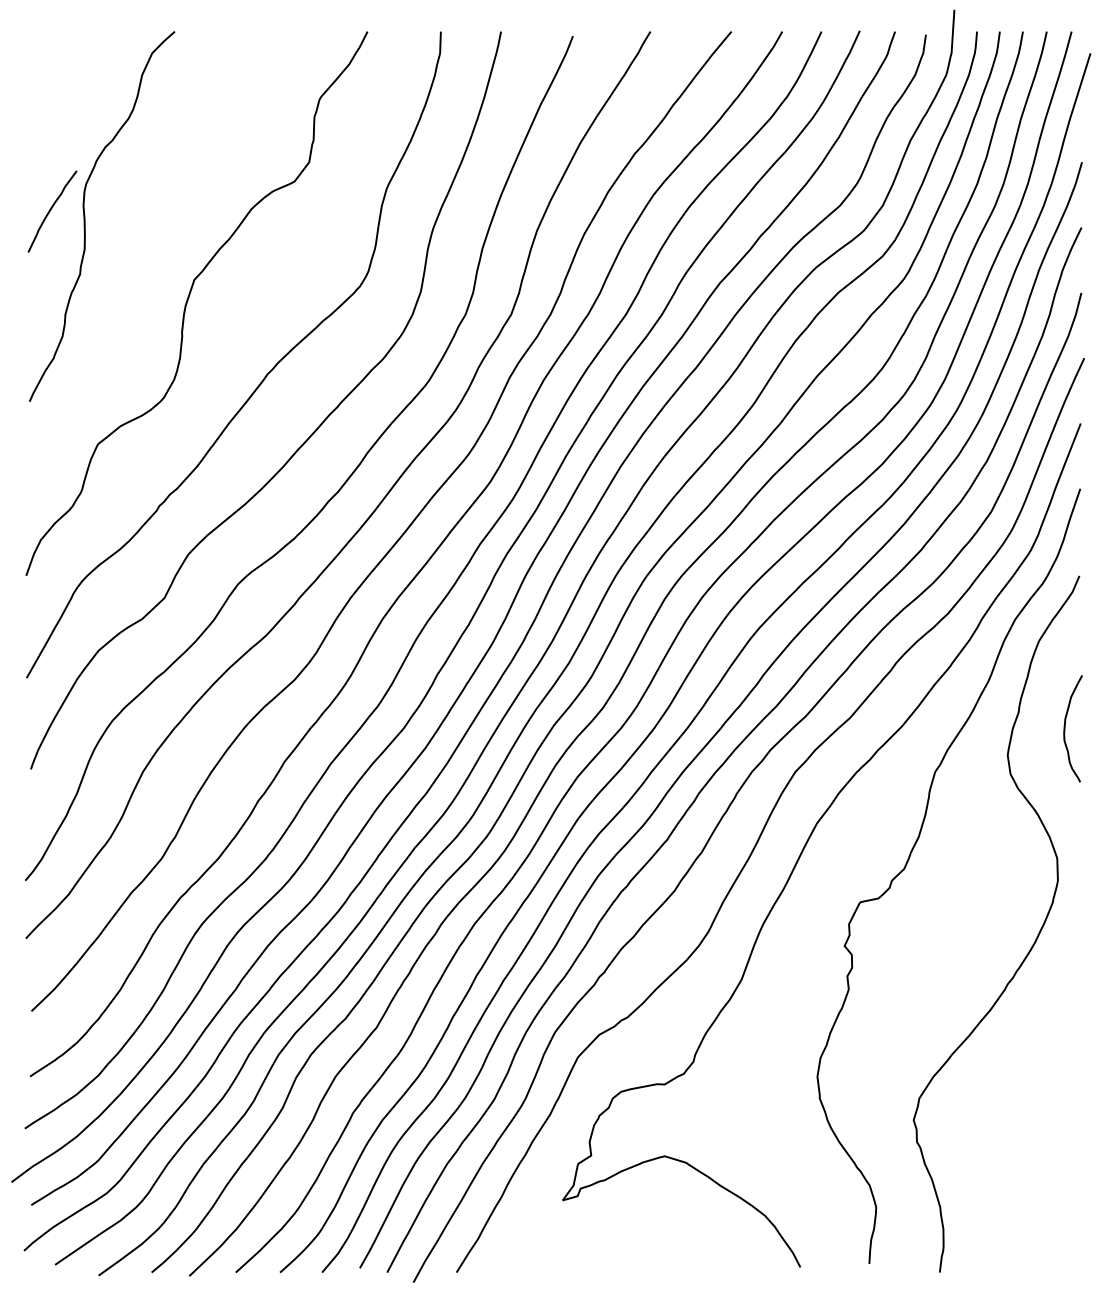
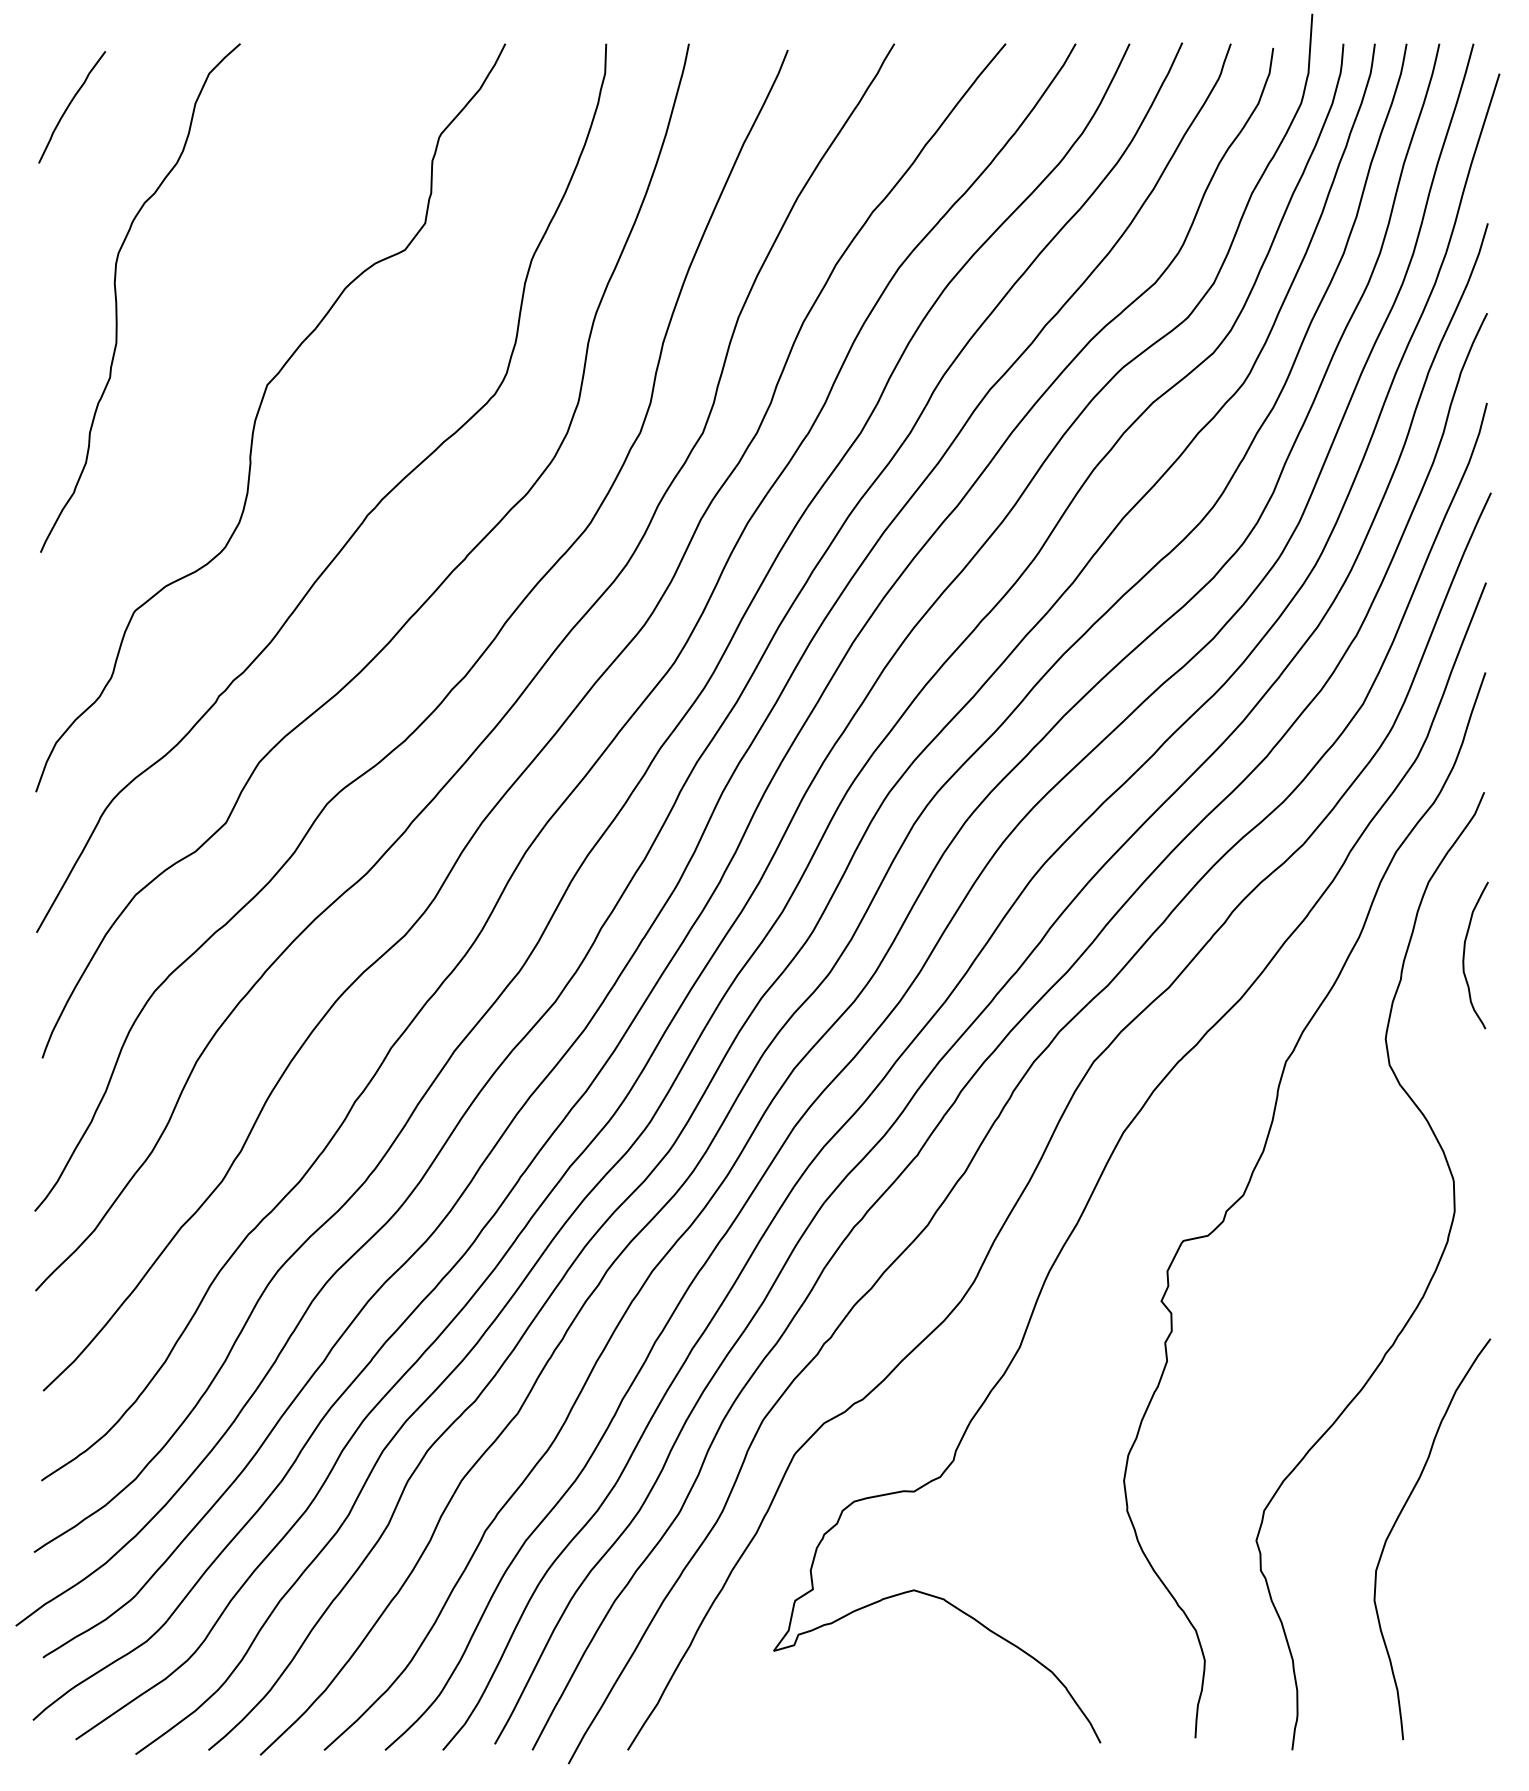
curve: (50, 211) -> (69, 106), moved
curve: (1065, 728) -> (1464, 955), moved
curve: (1015, 1106) -> (1396, 1522), added

